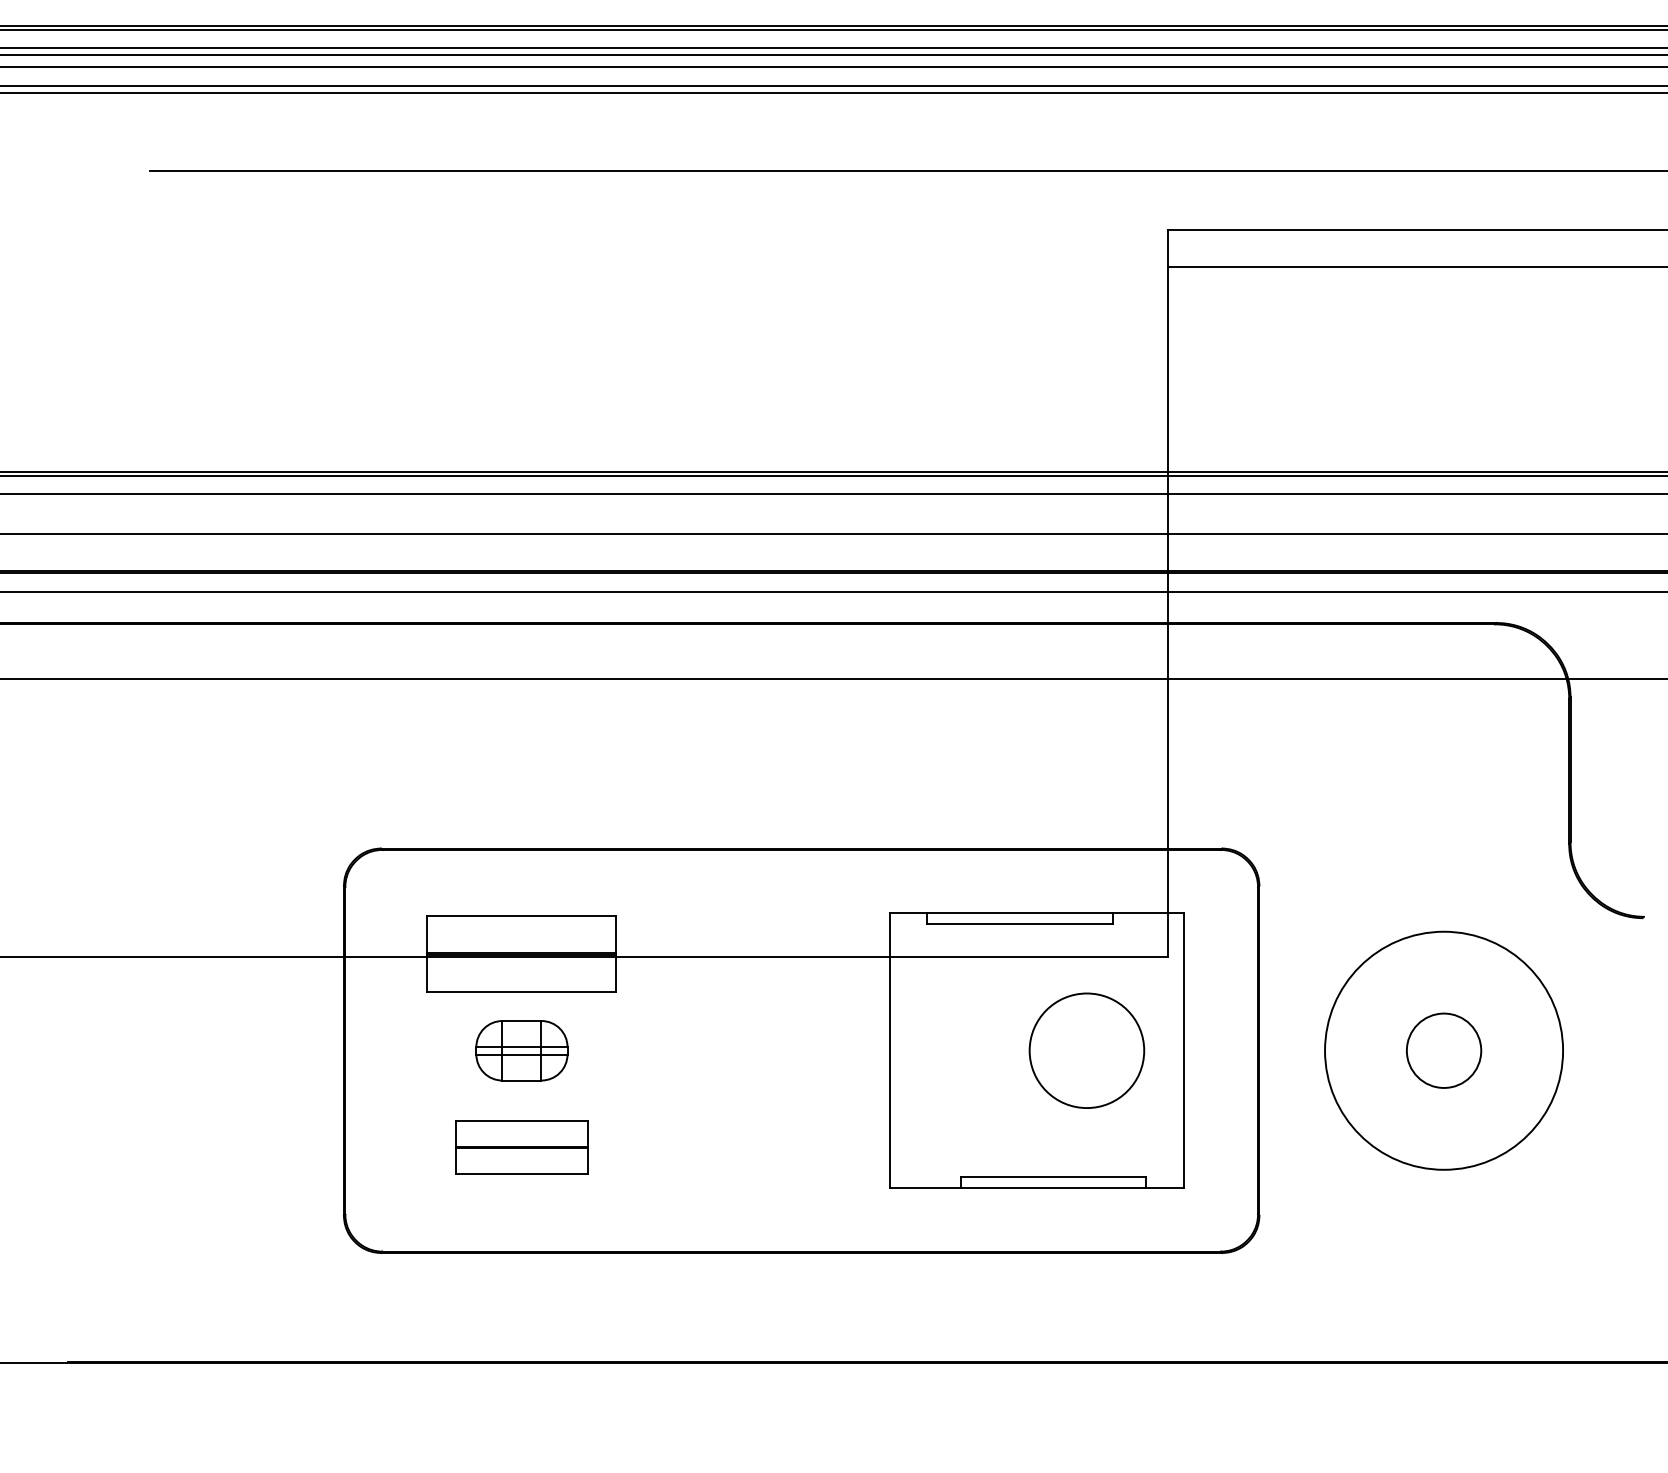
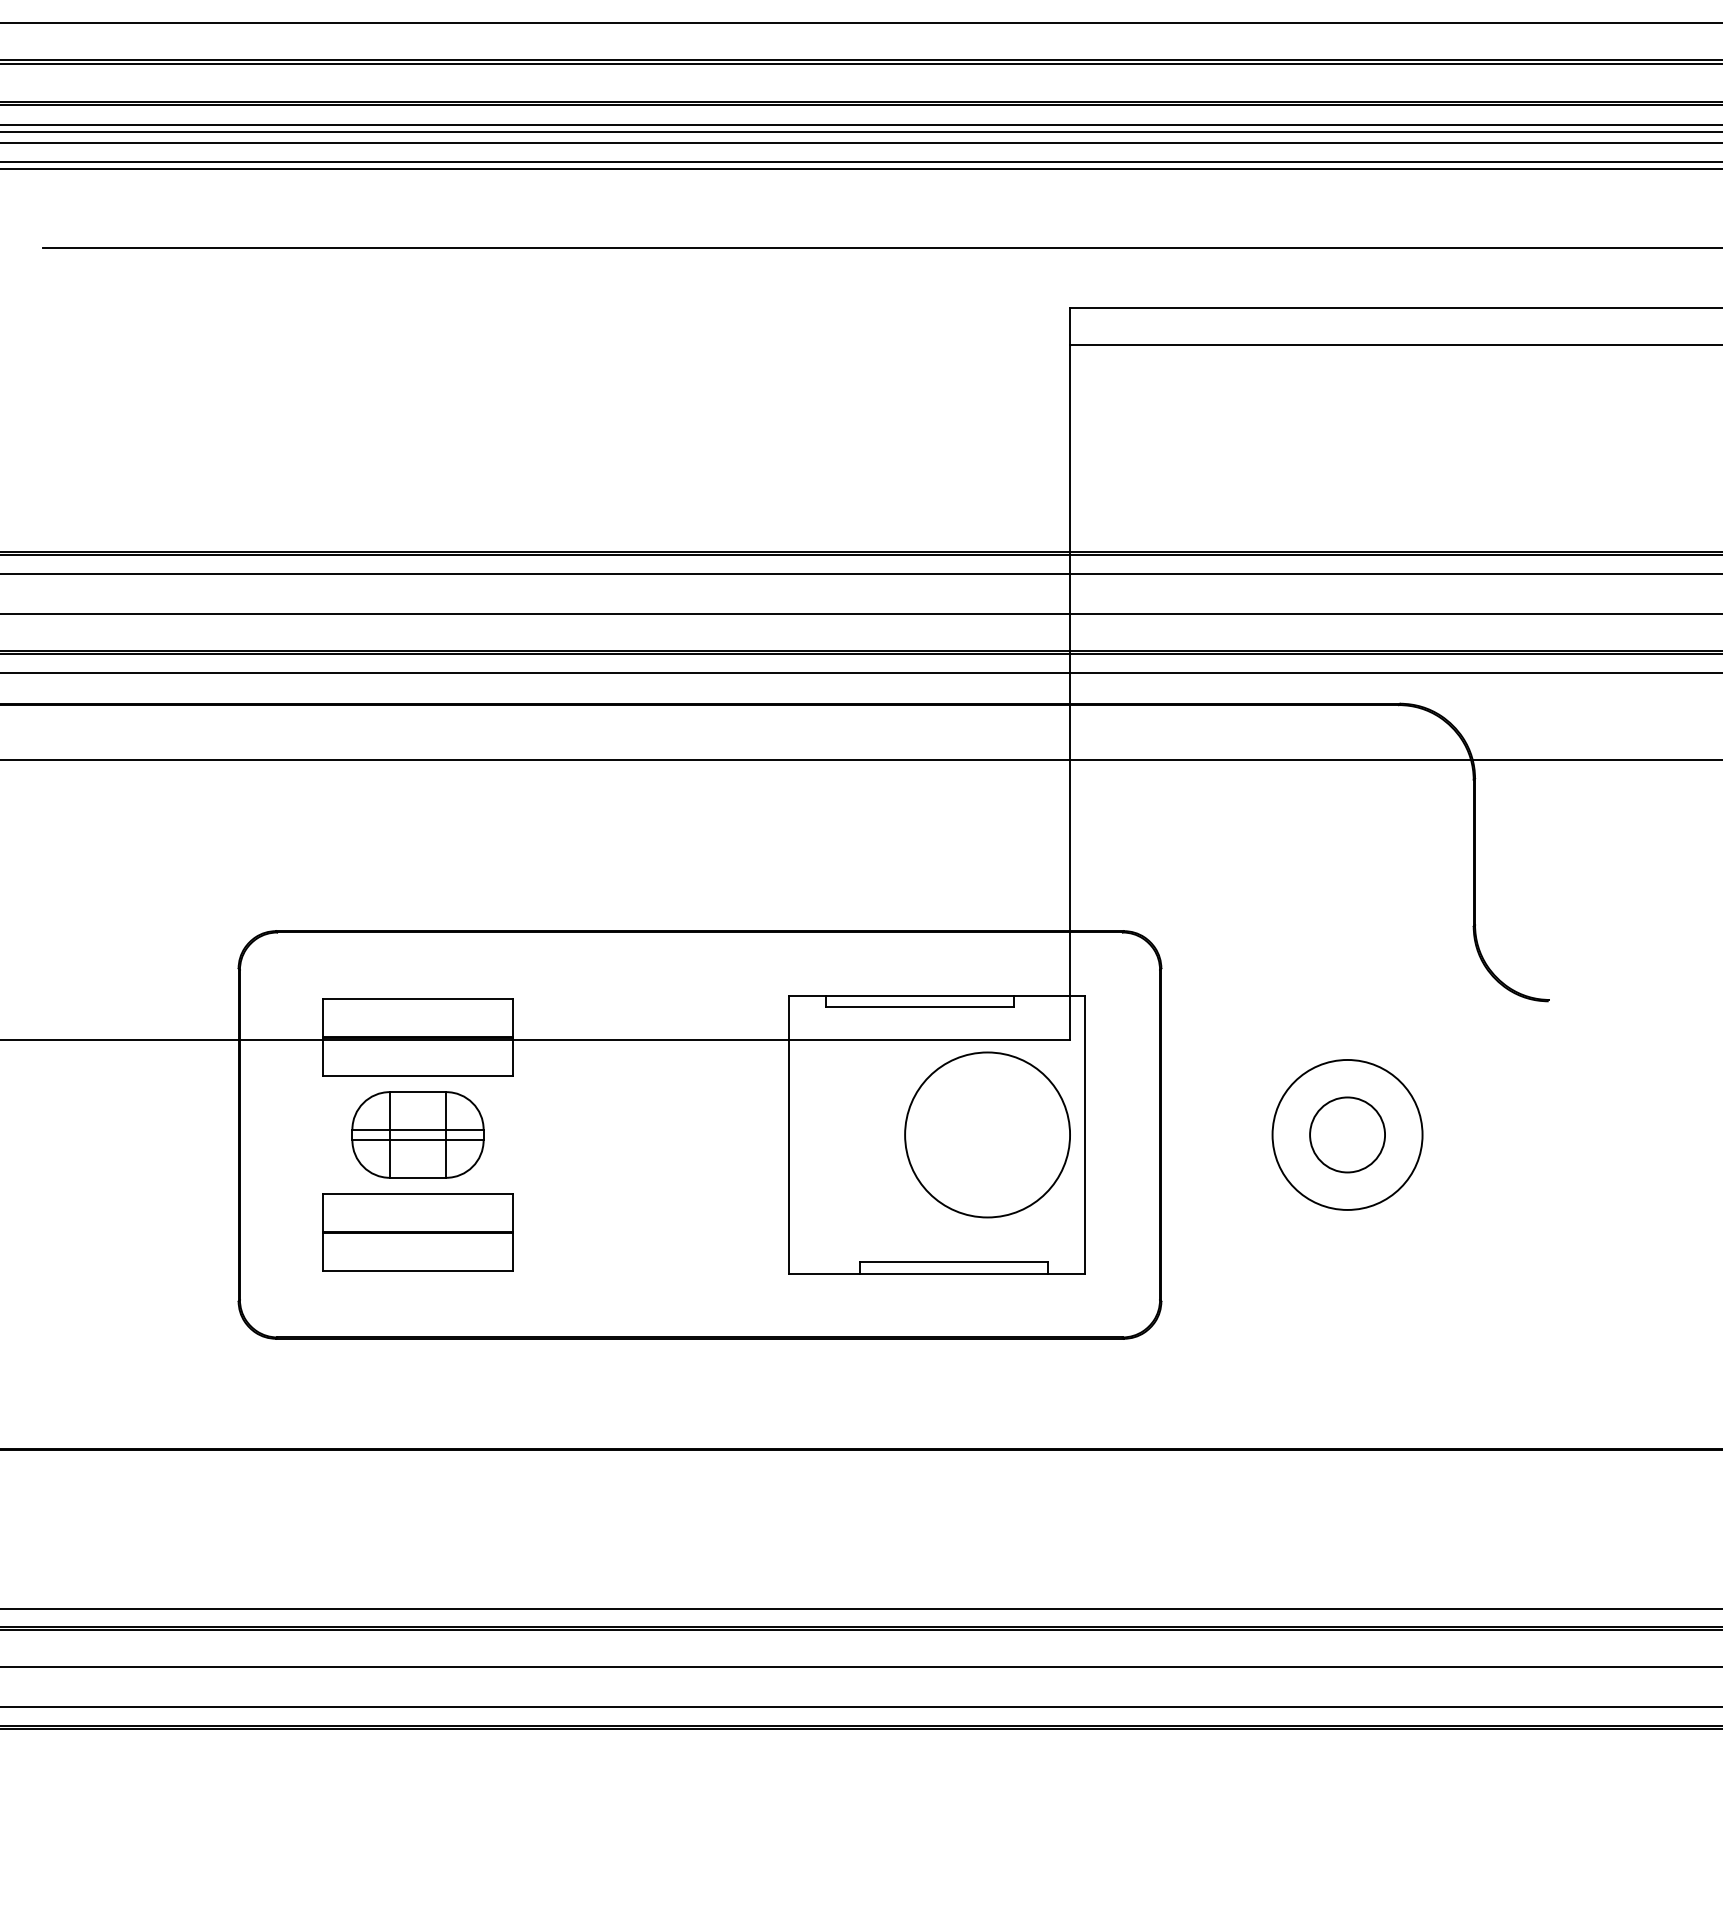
part: (521, 1050) -> (417, 1134), size x1.43
circle: (1086, 1050) -> (987, 1134), size x1.43
circle: (1444, 1050) -> (1347, 1134), size x0.62
part: (521, 1147) -> (417, 1232), size x1.43

